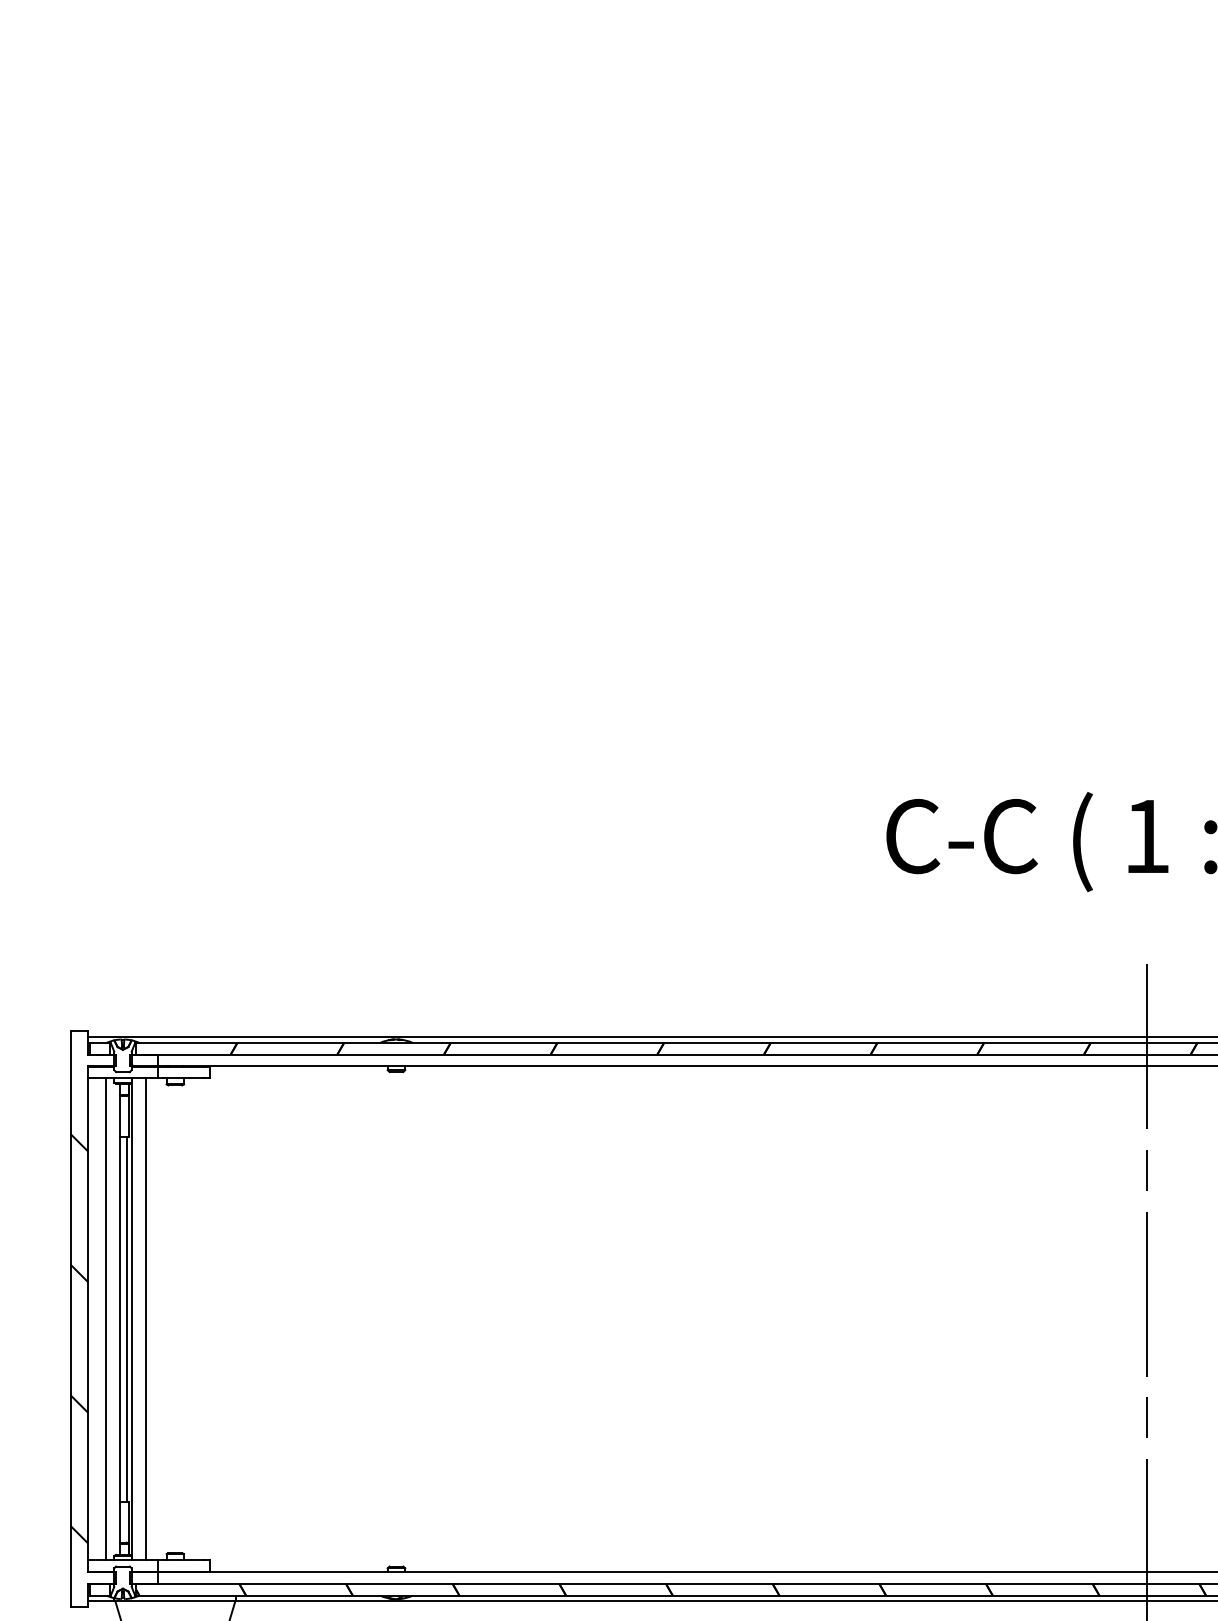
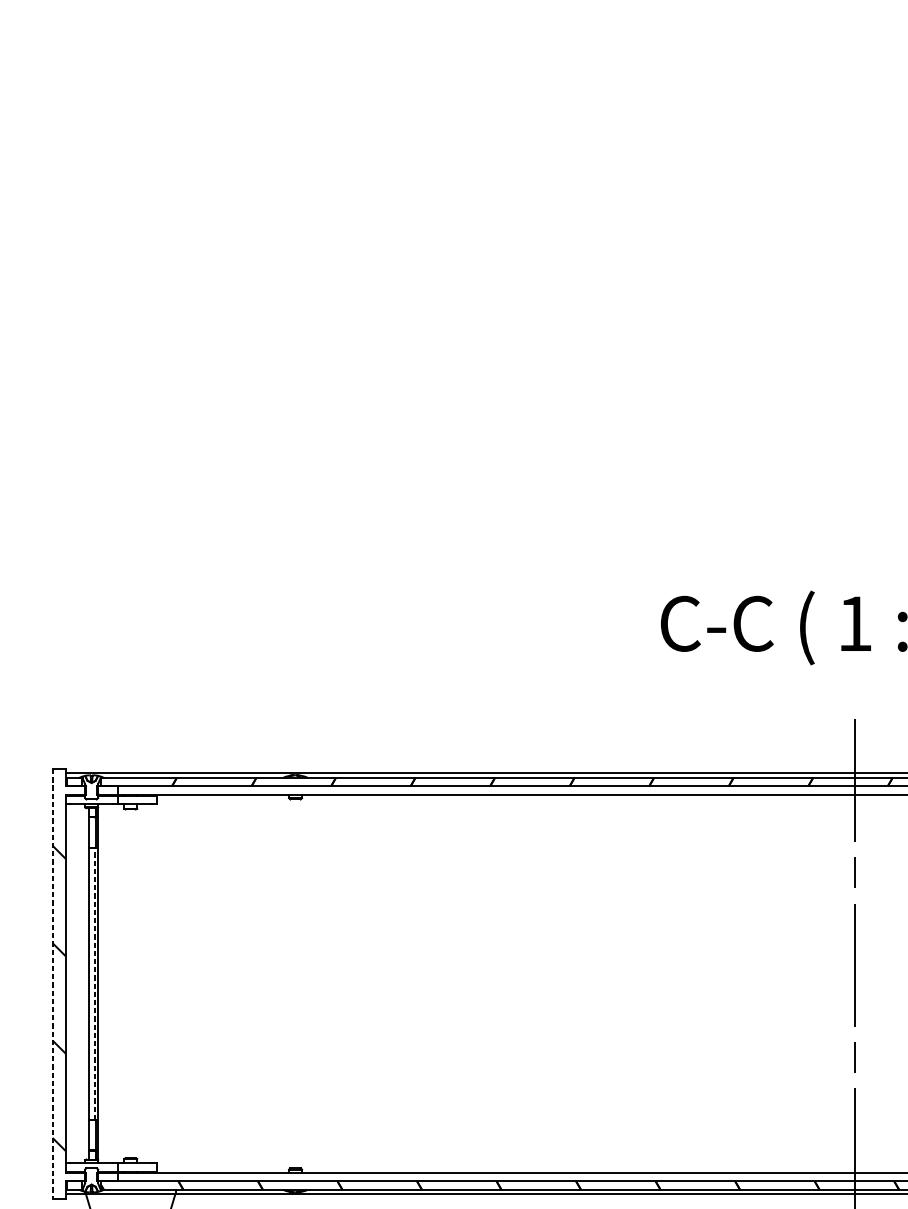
line: (70, 1319) -> (52, 984), solid -> dashed
line: (105, 1319) -> (78, 984), removed
line: (127, 1319) -> (94, 984), solid -> dashed
line: (146, 1319) -> (109, 984), removed

